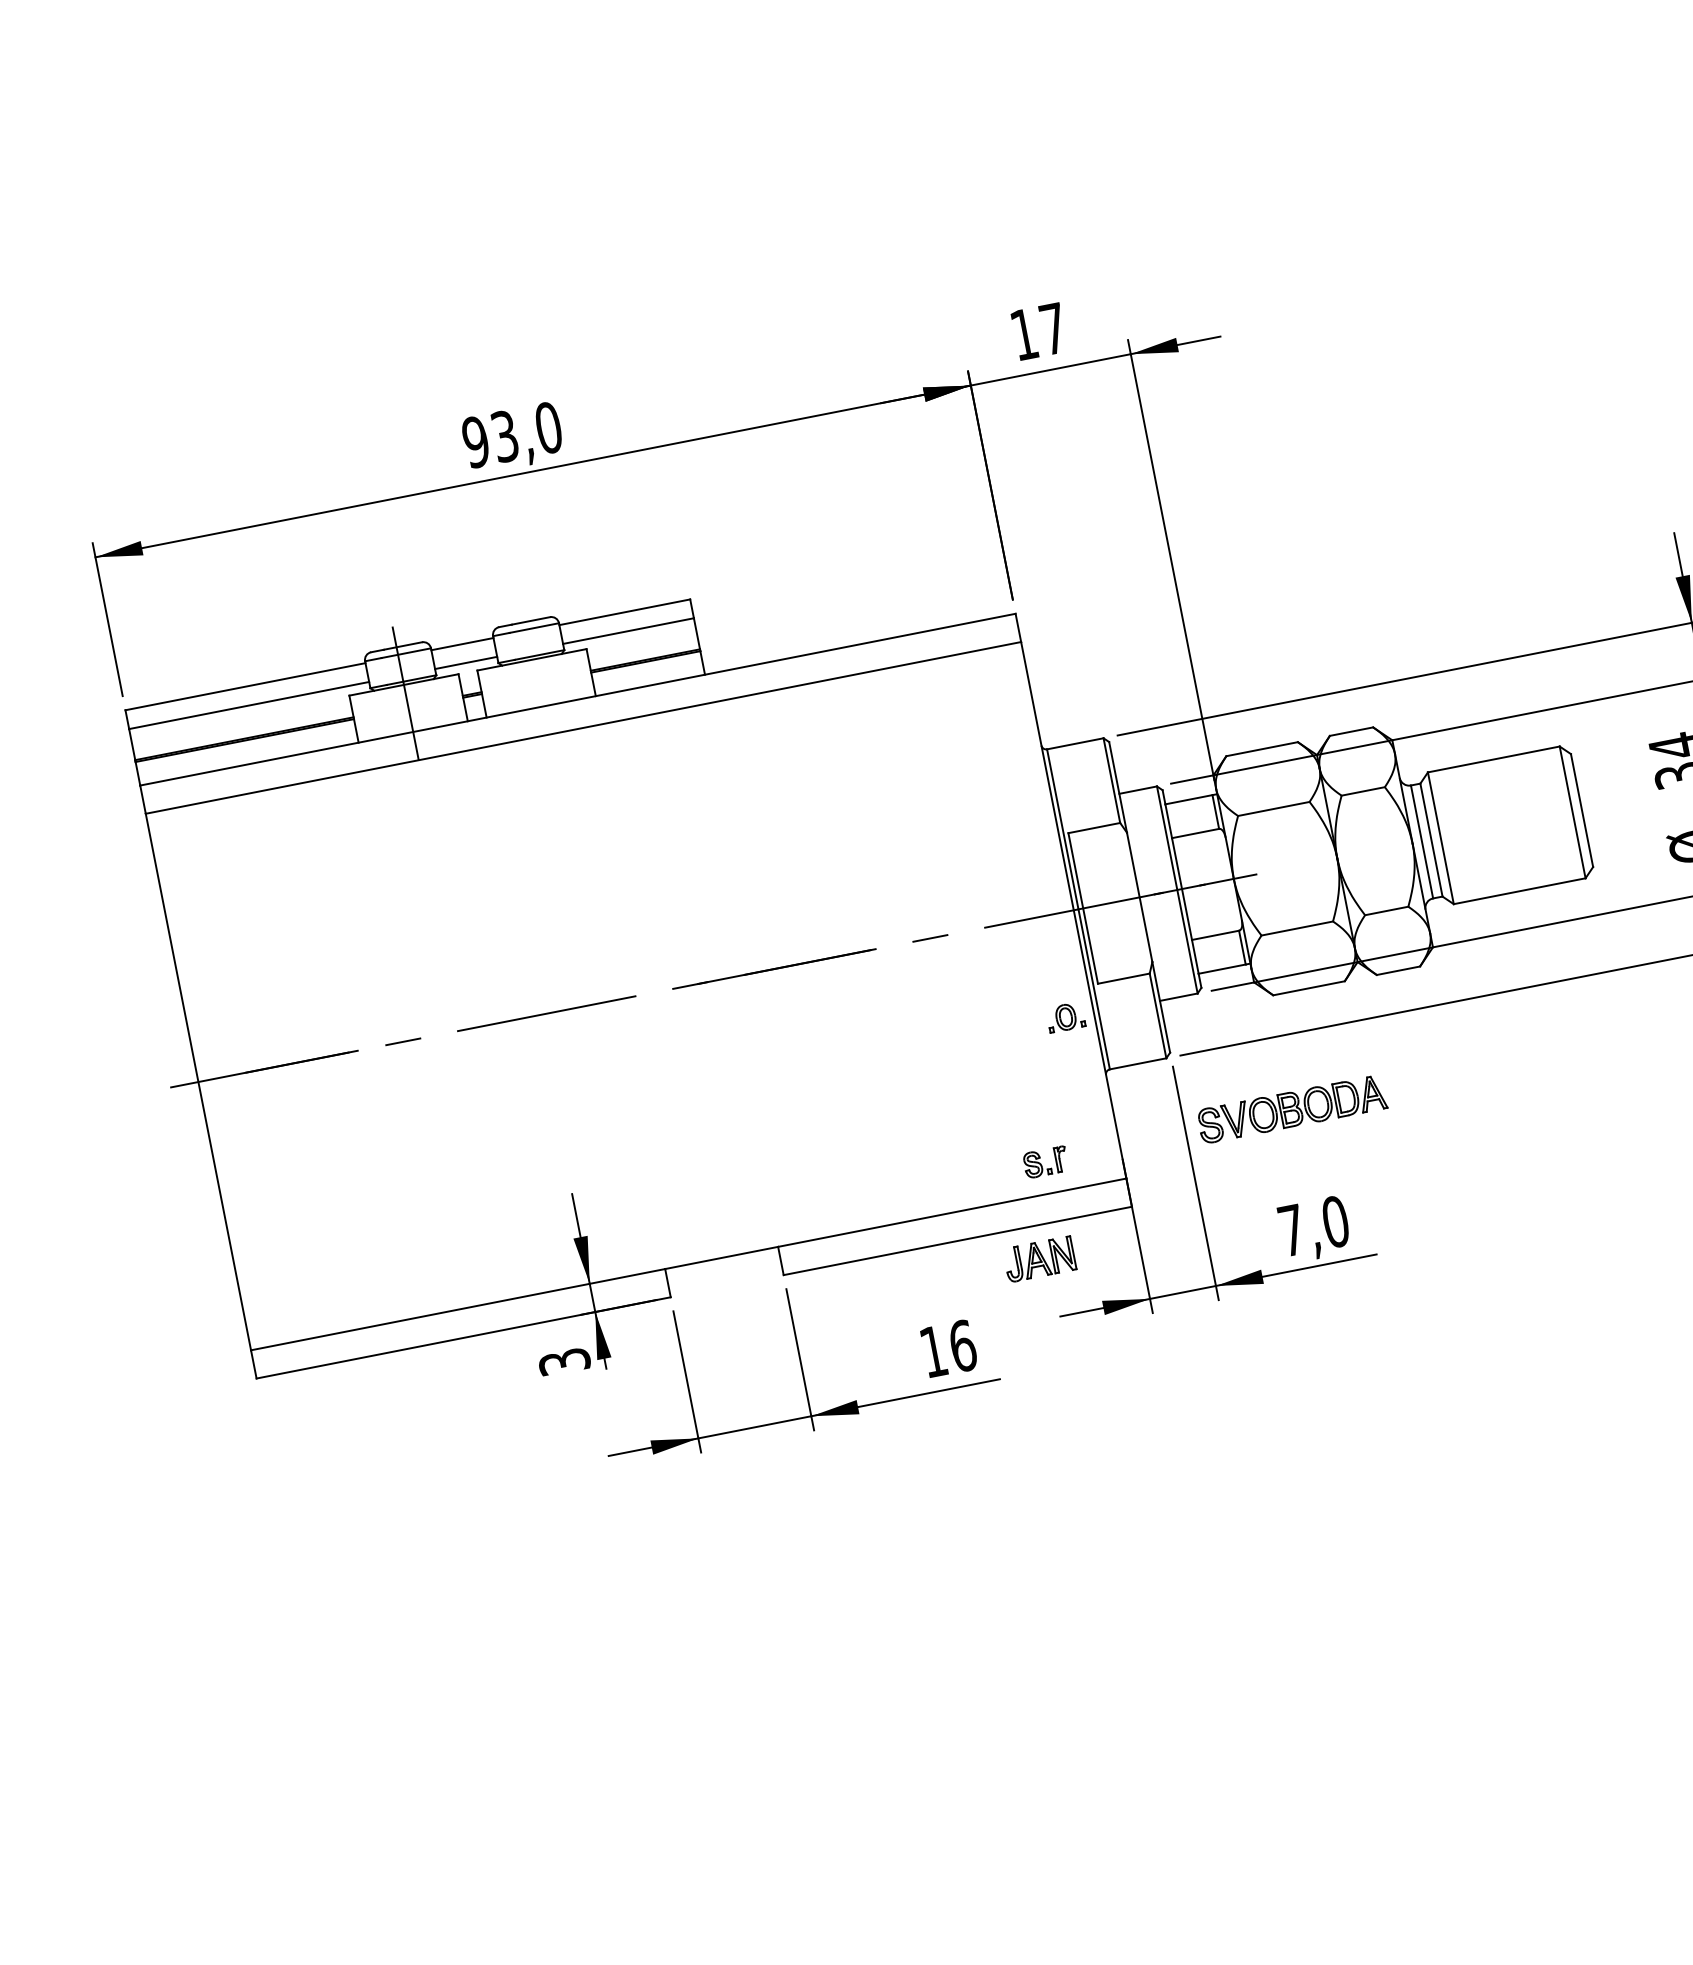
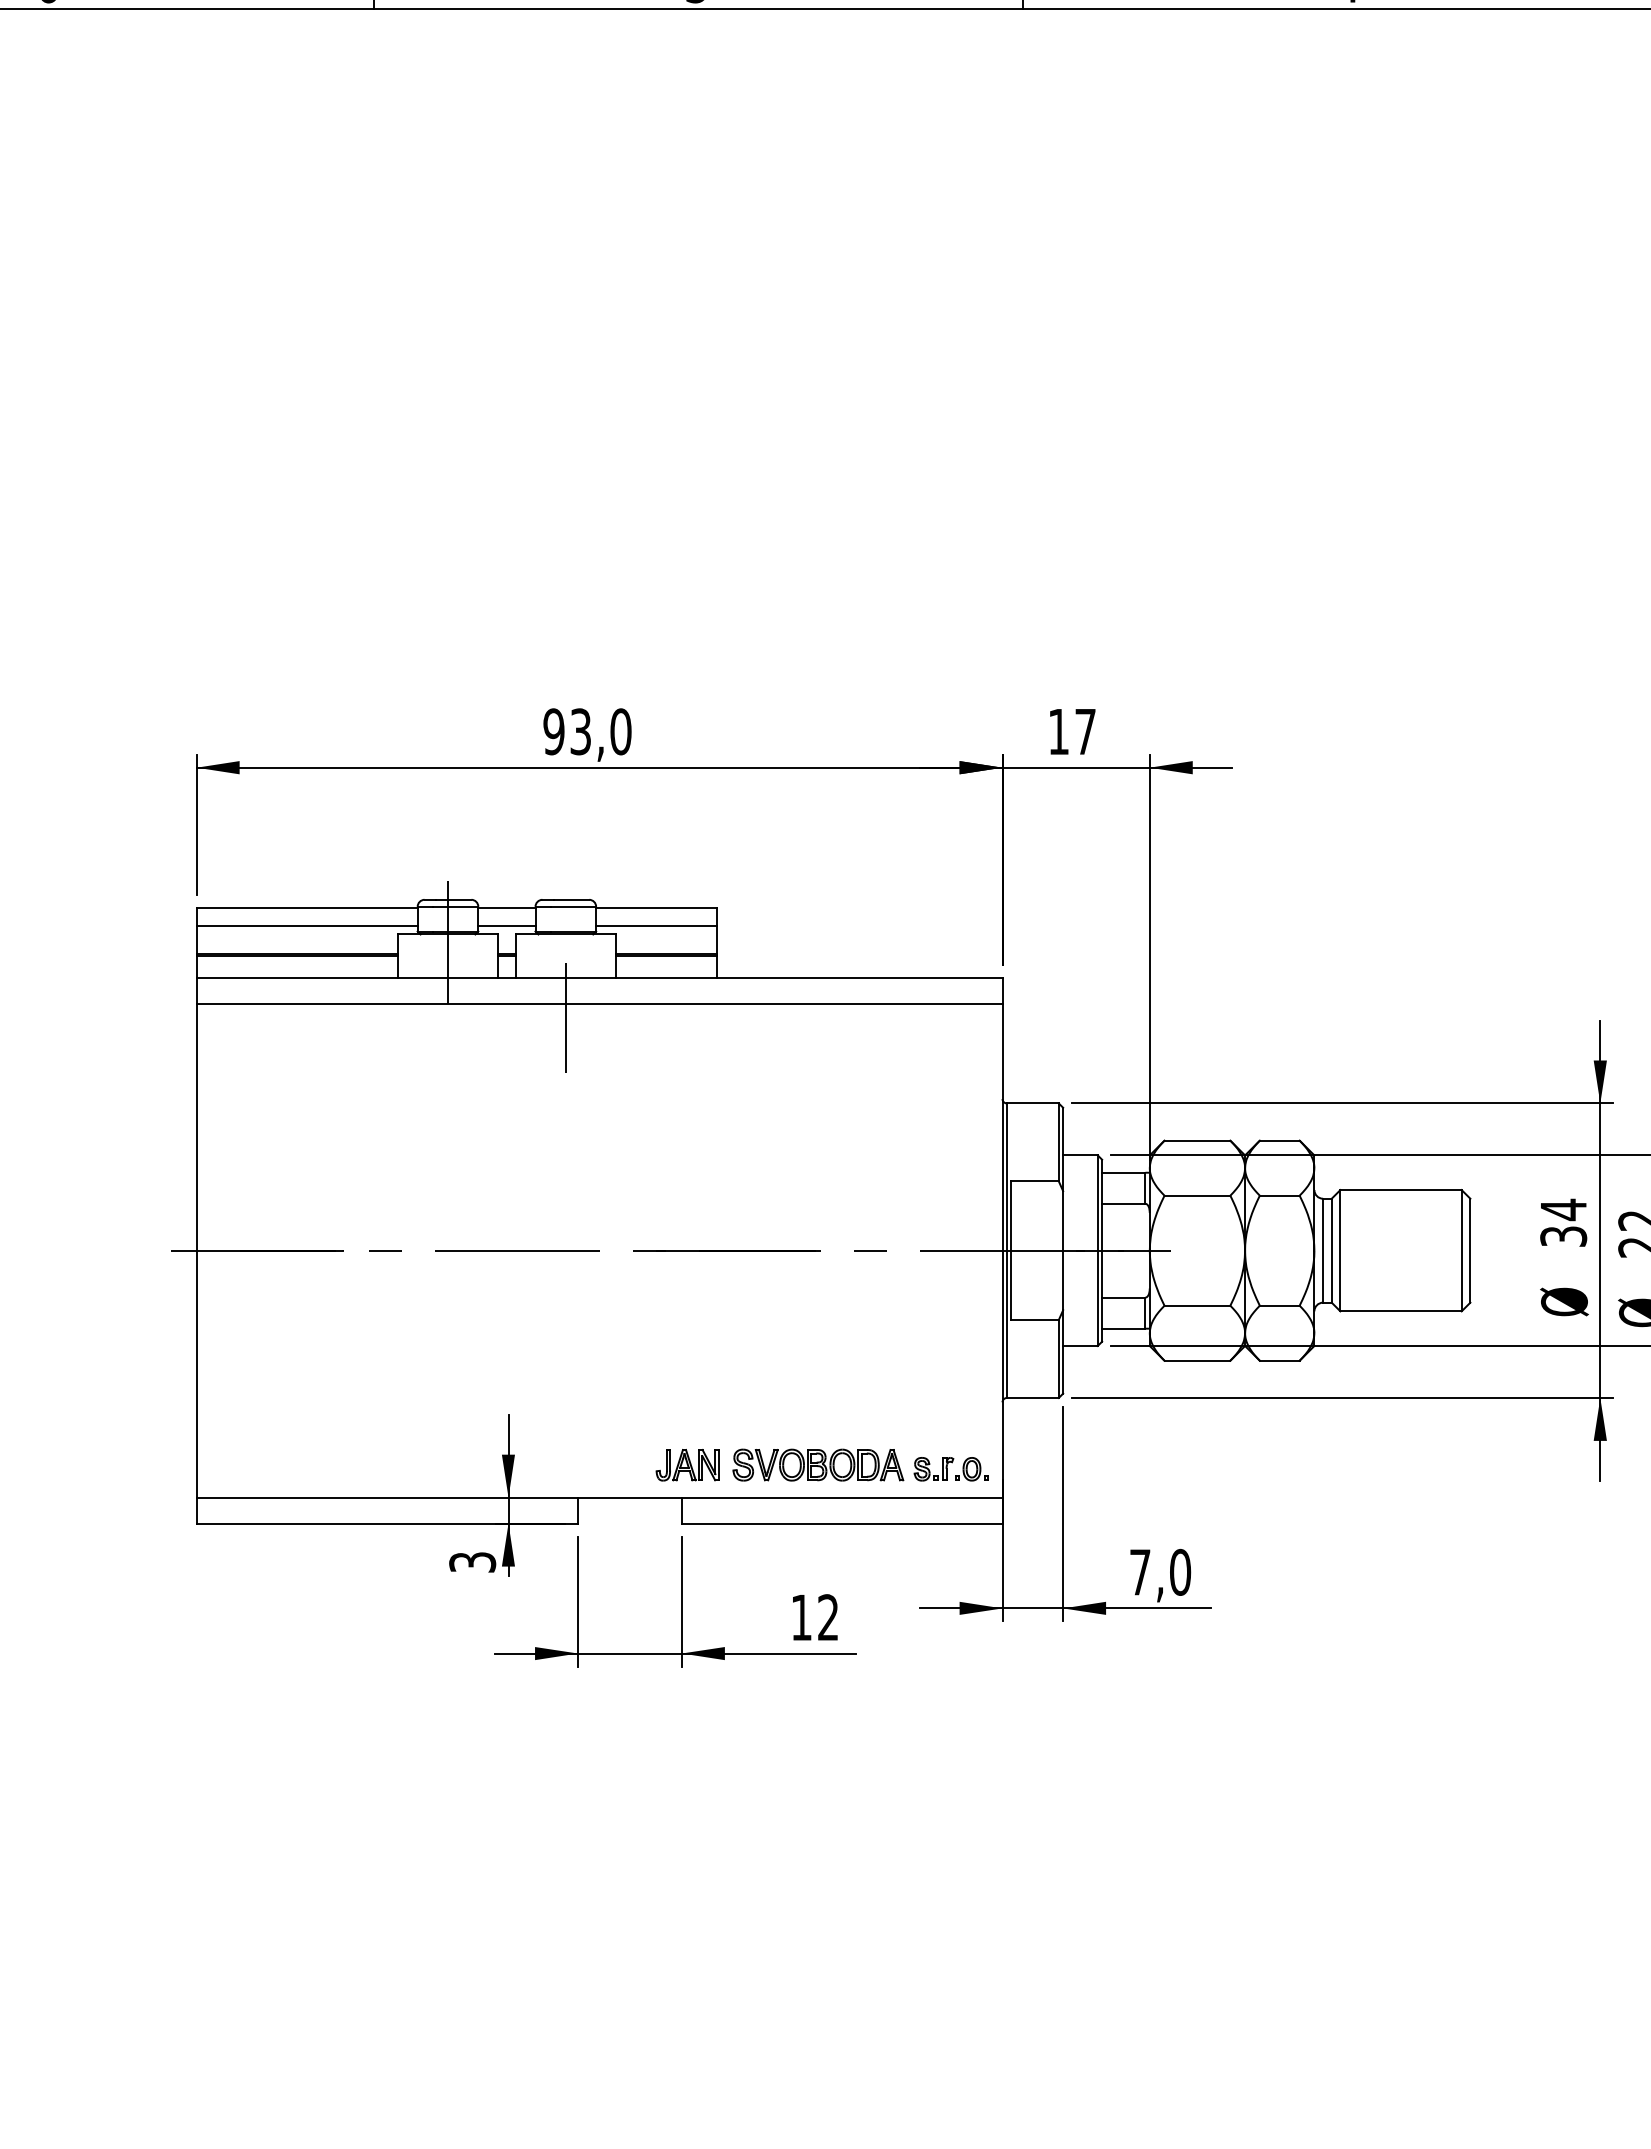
line: (549, 750) -> (565, 1017), added
part: (1065, 1017) -> (971, 1469), moved
part: (1292, 1108) -> (818, 1464), moved
part: (1039, 1259) -> (687, 1465), moved
text: (962, 1345) -> (828, 1617), 16 -> 12

